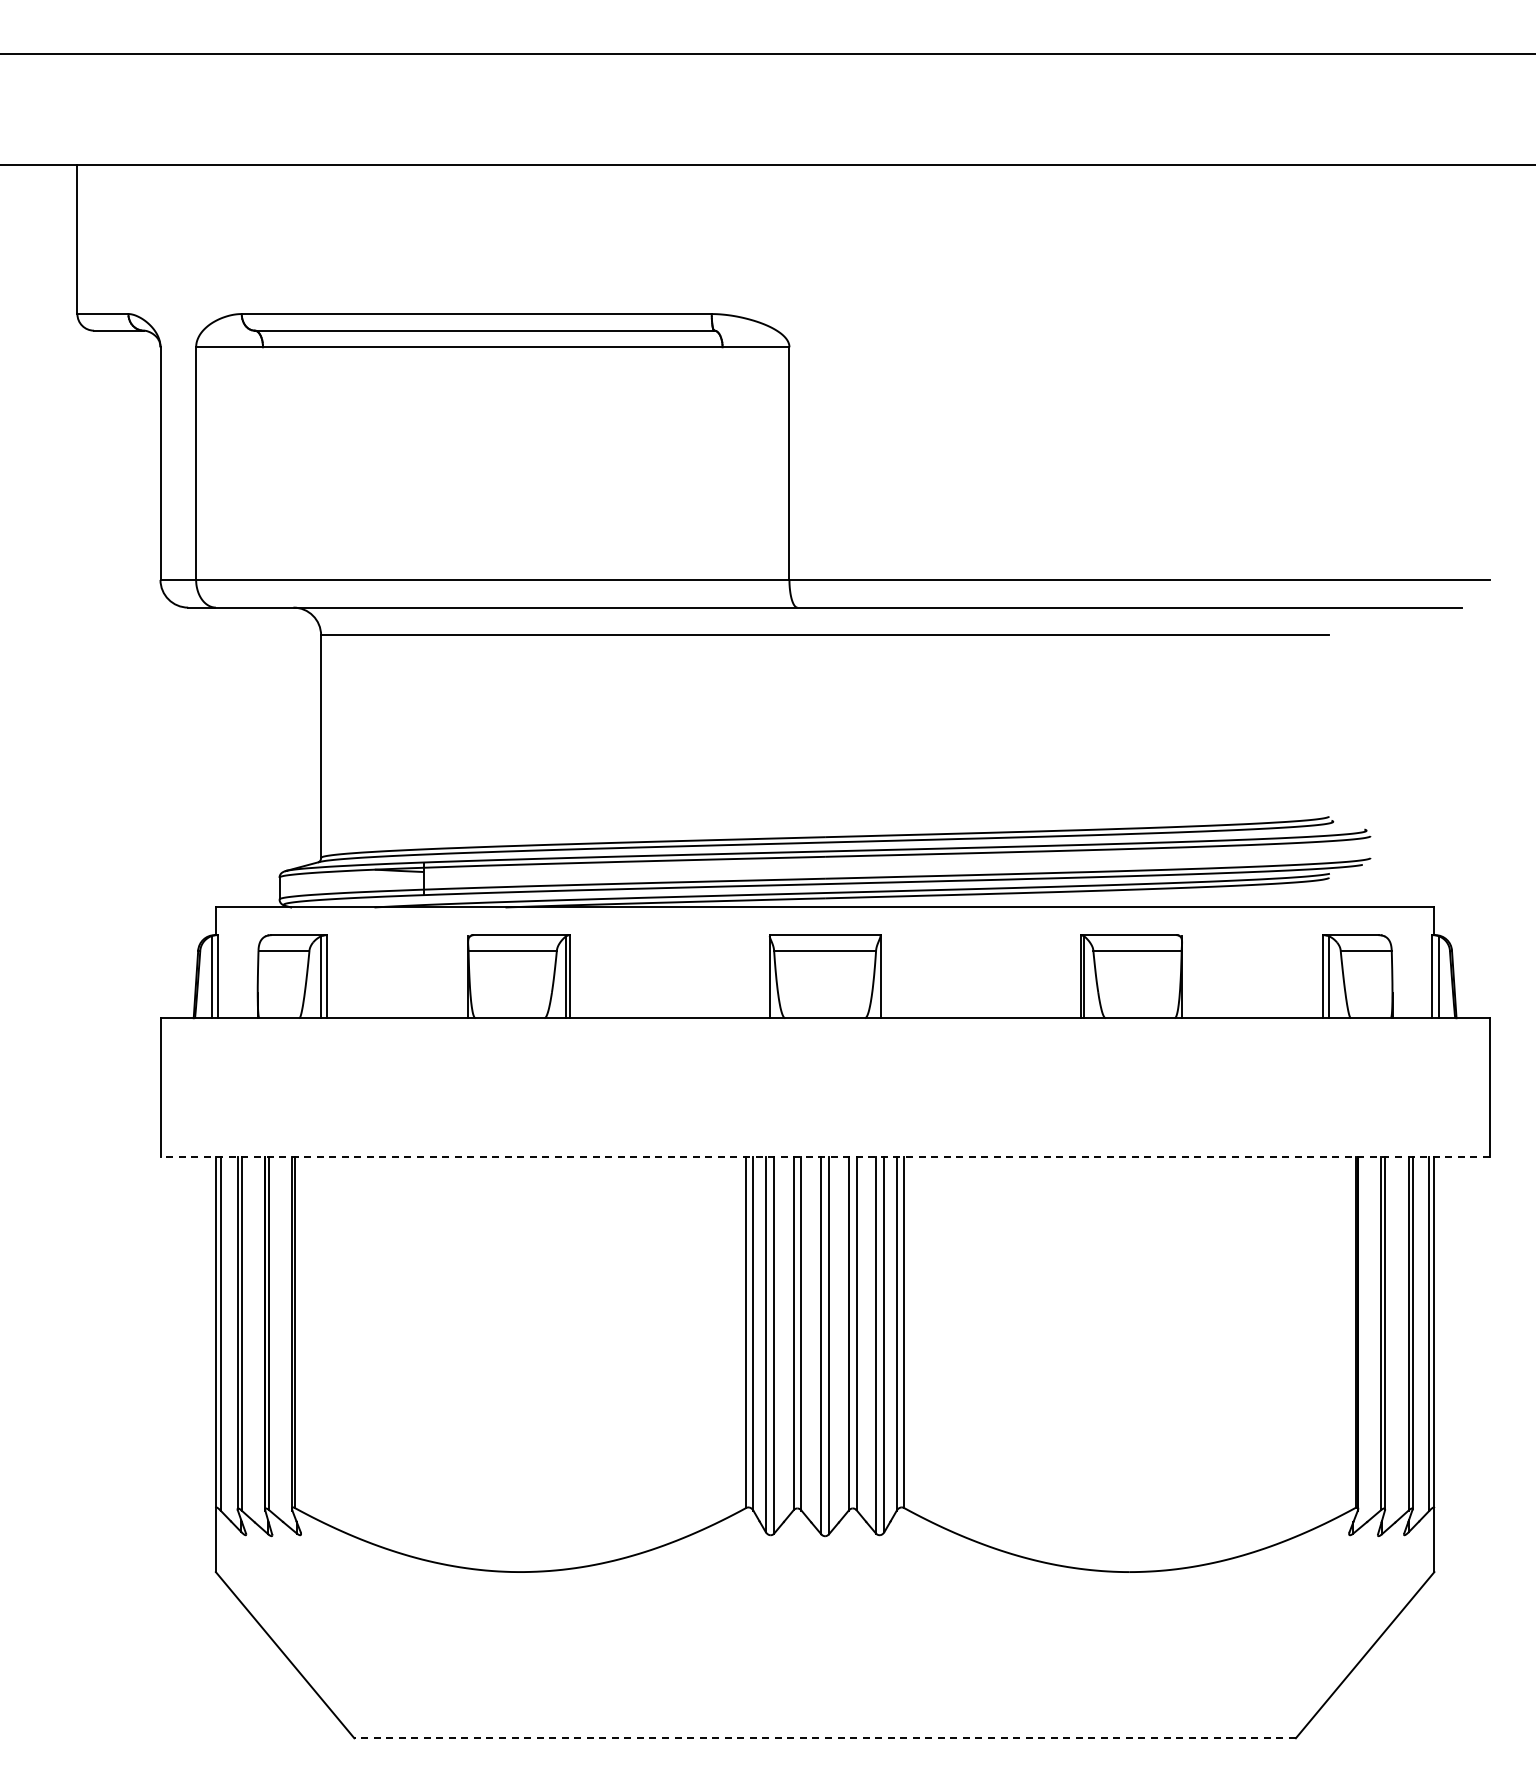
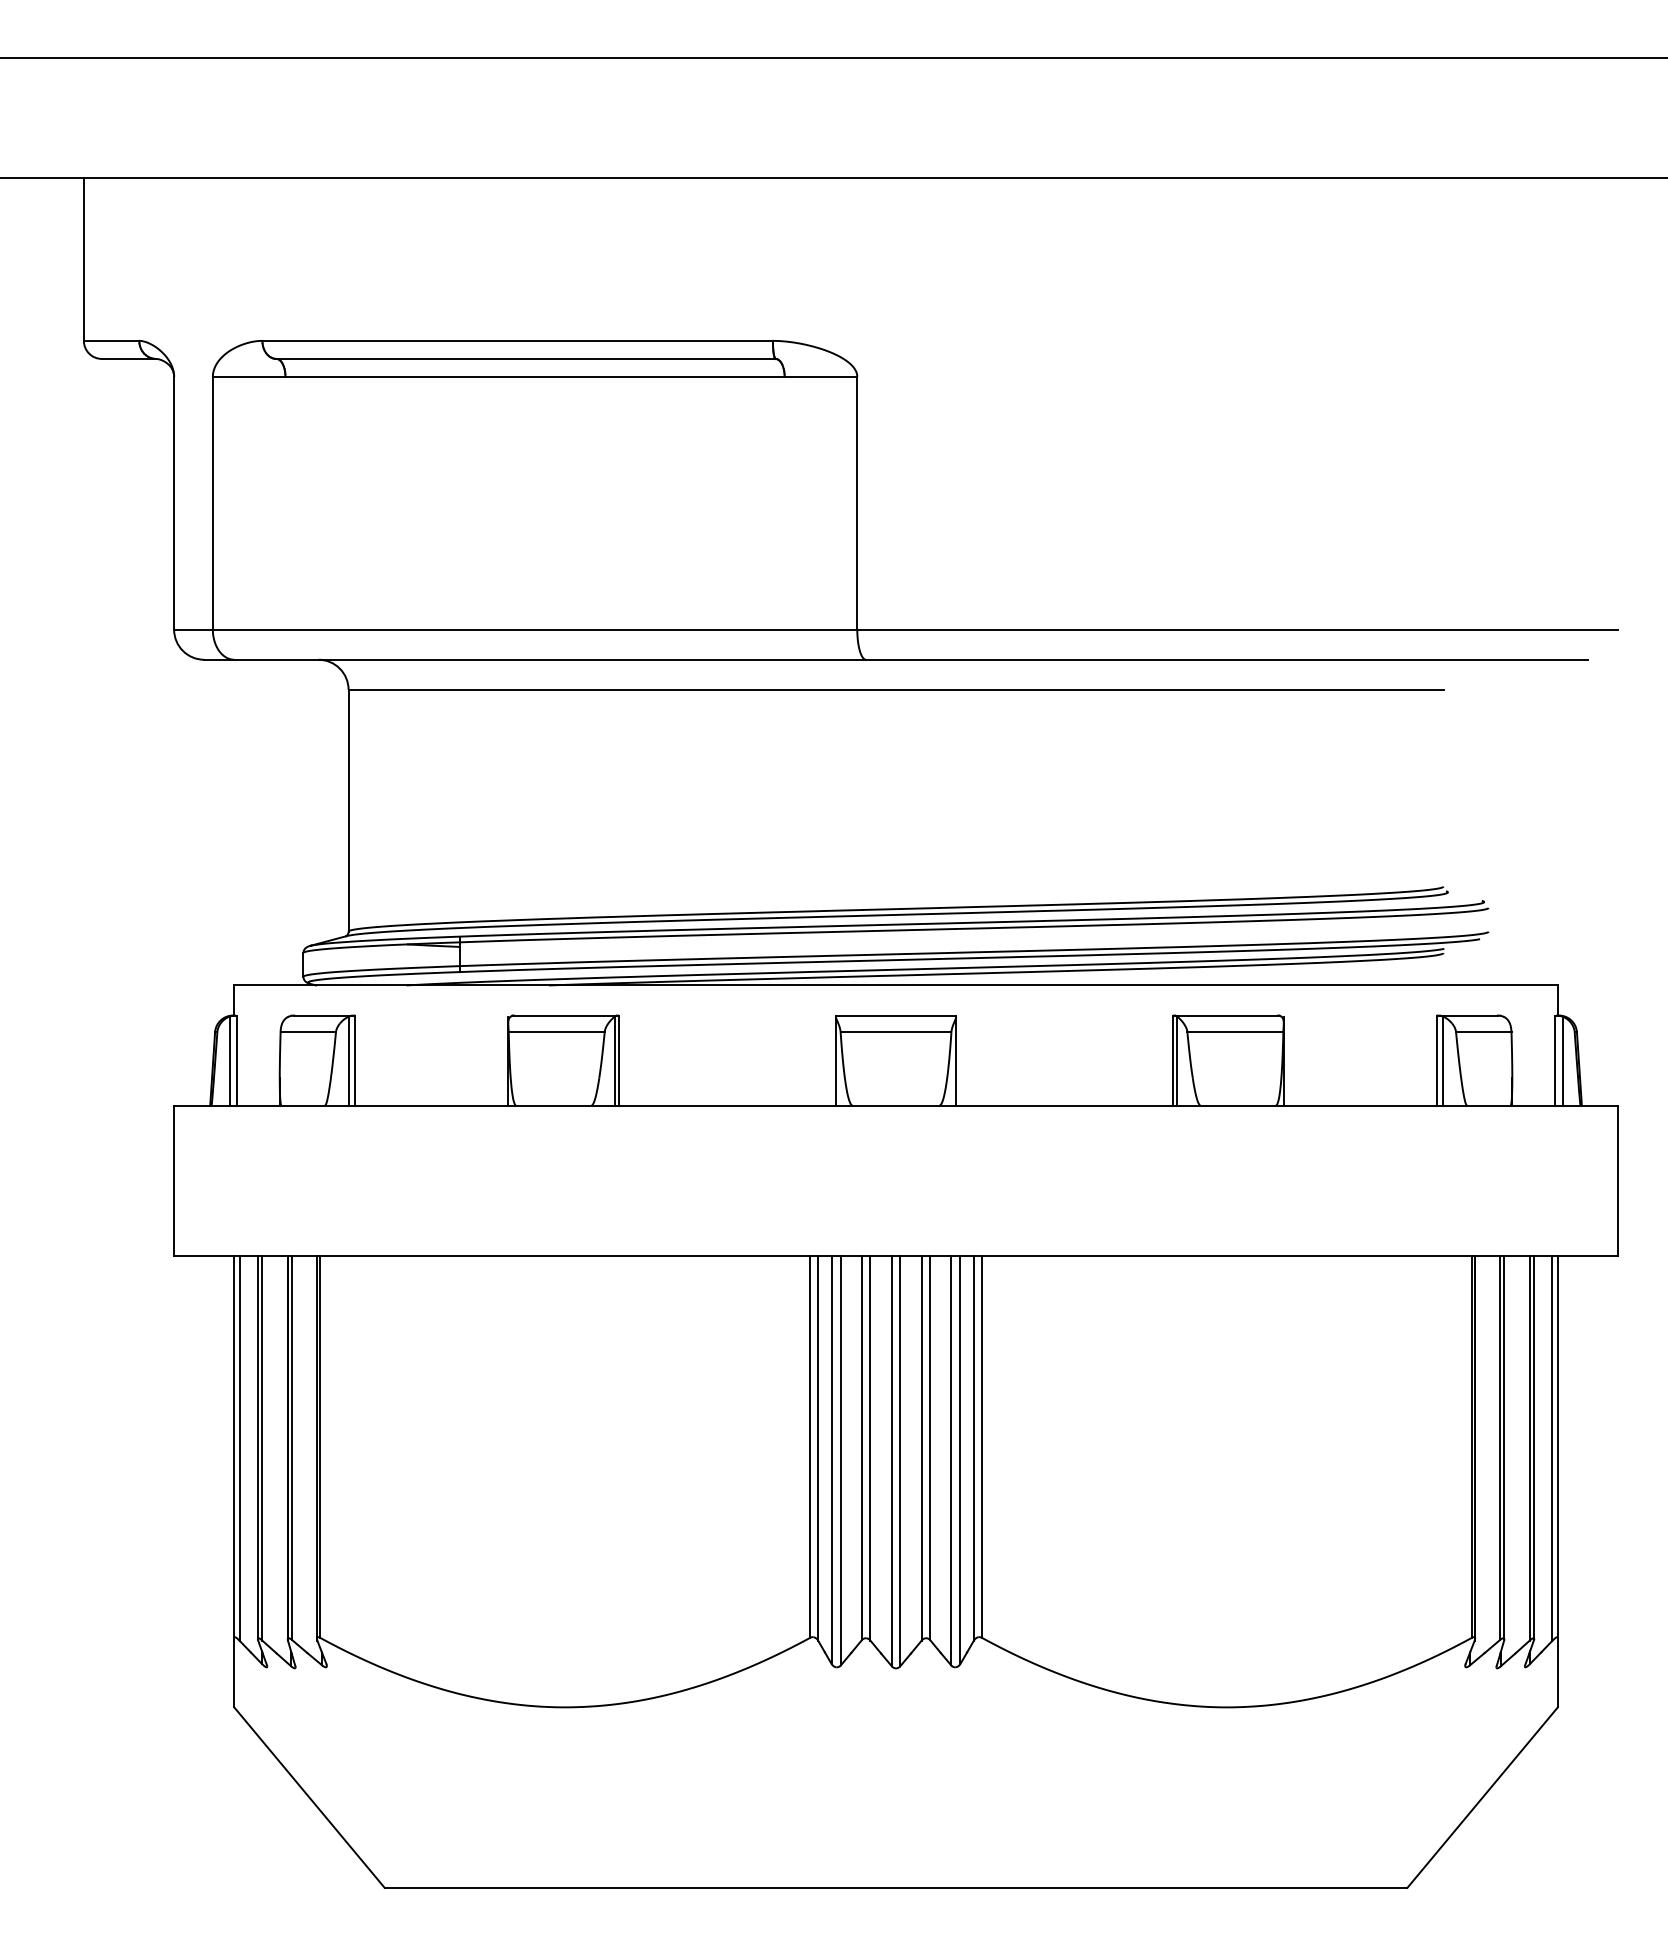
line: (825, 1156) -> (896, 1255), dashed -> solid
line: (825, 1738) -> (896, 1888), dashed -> solid

